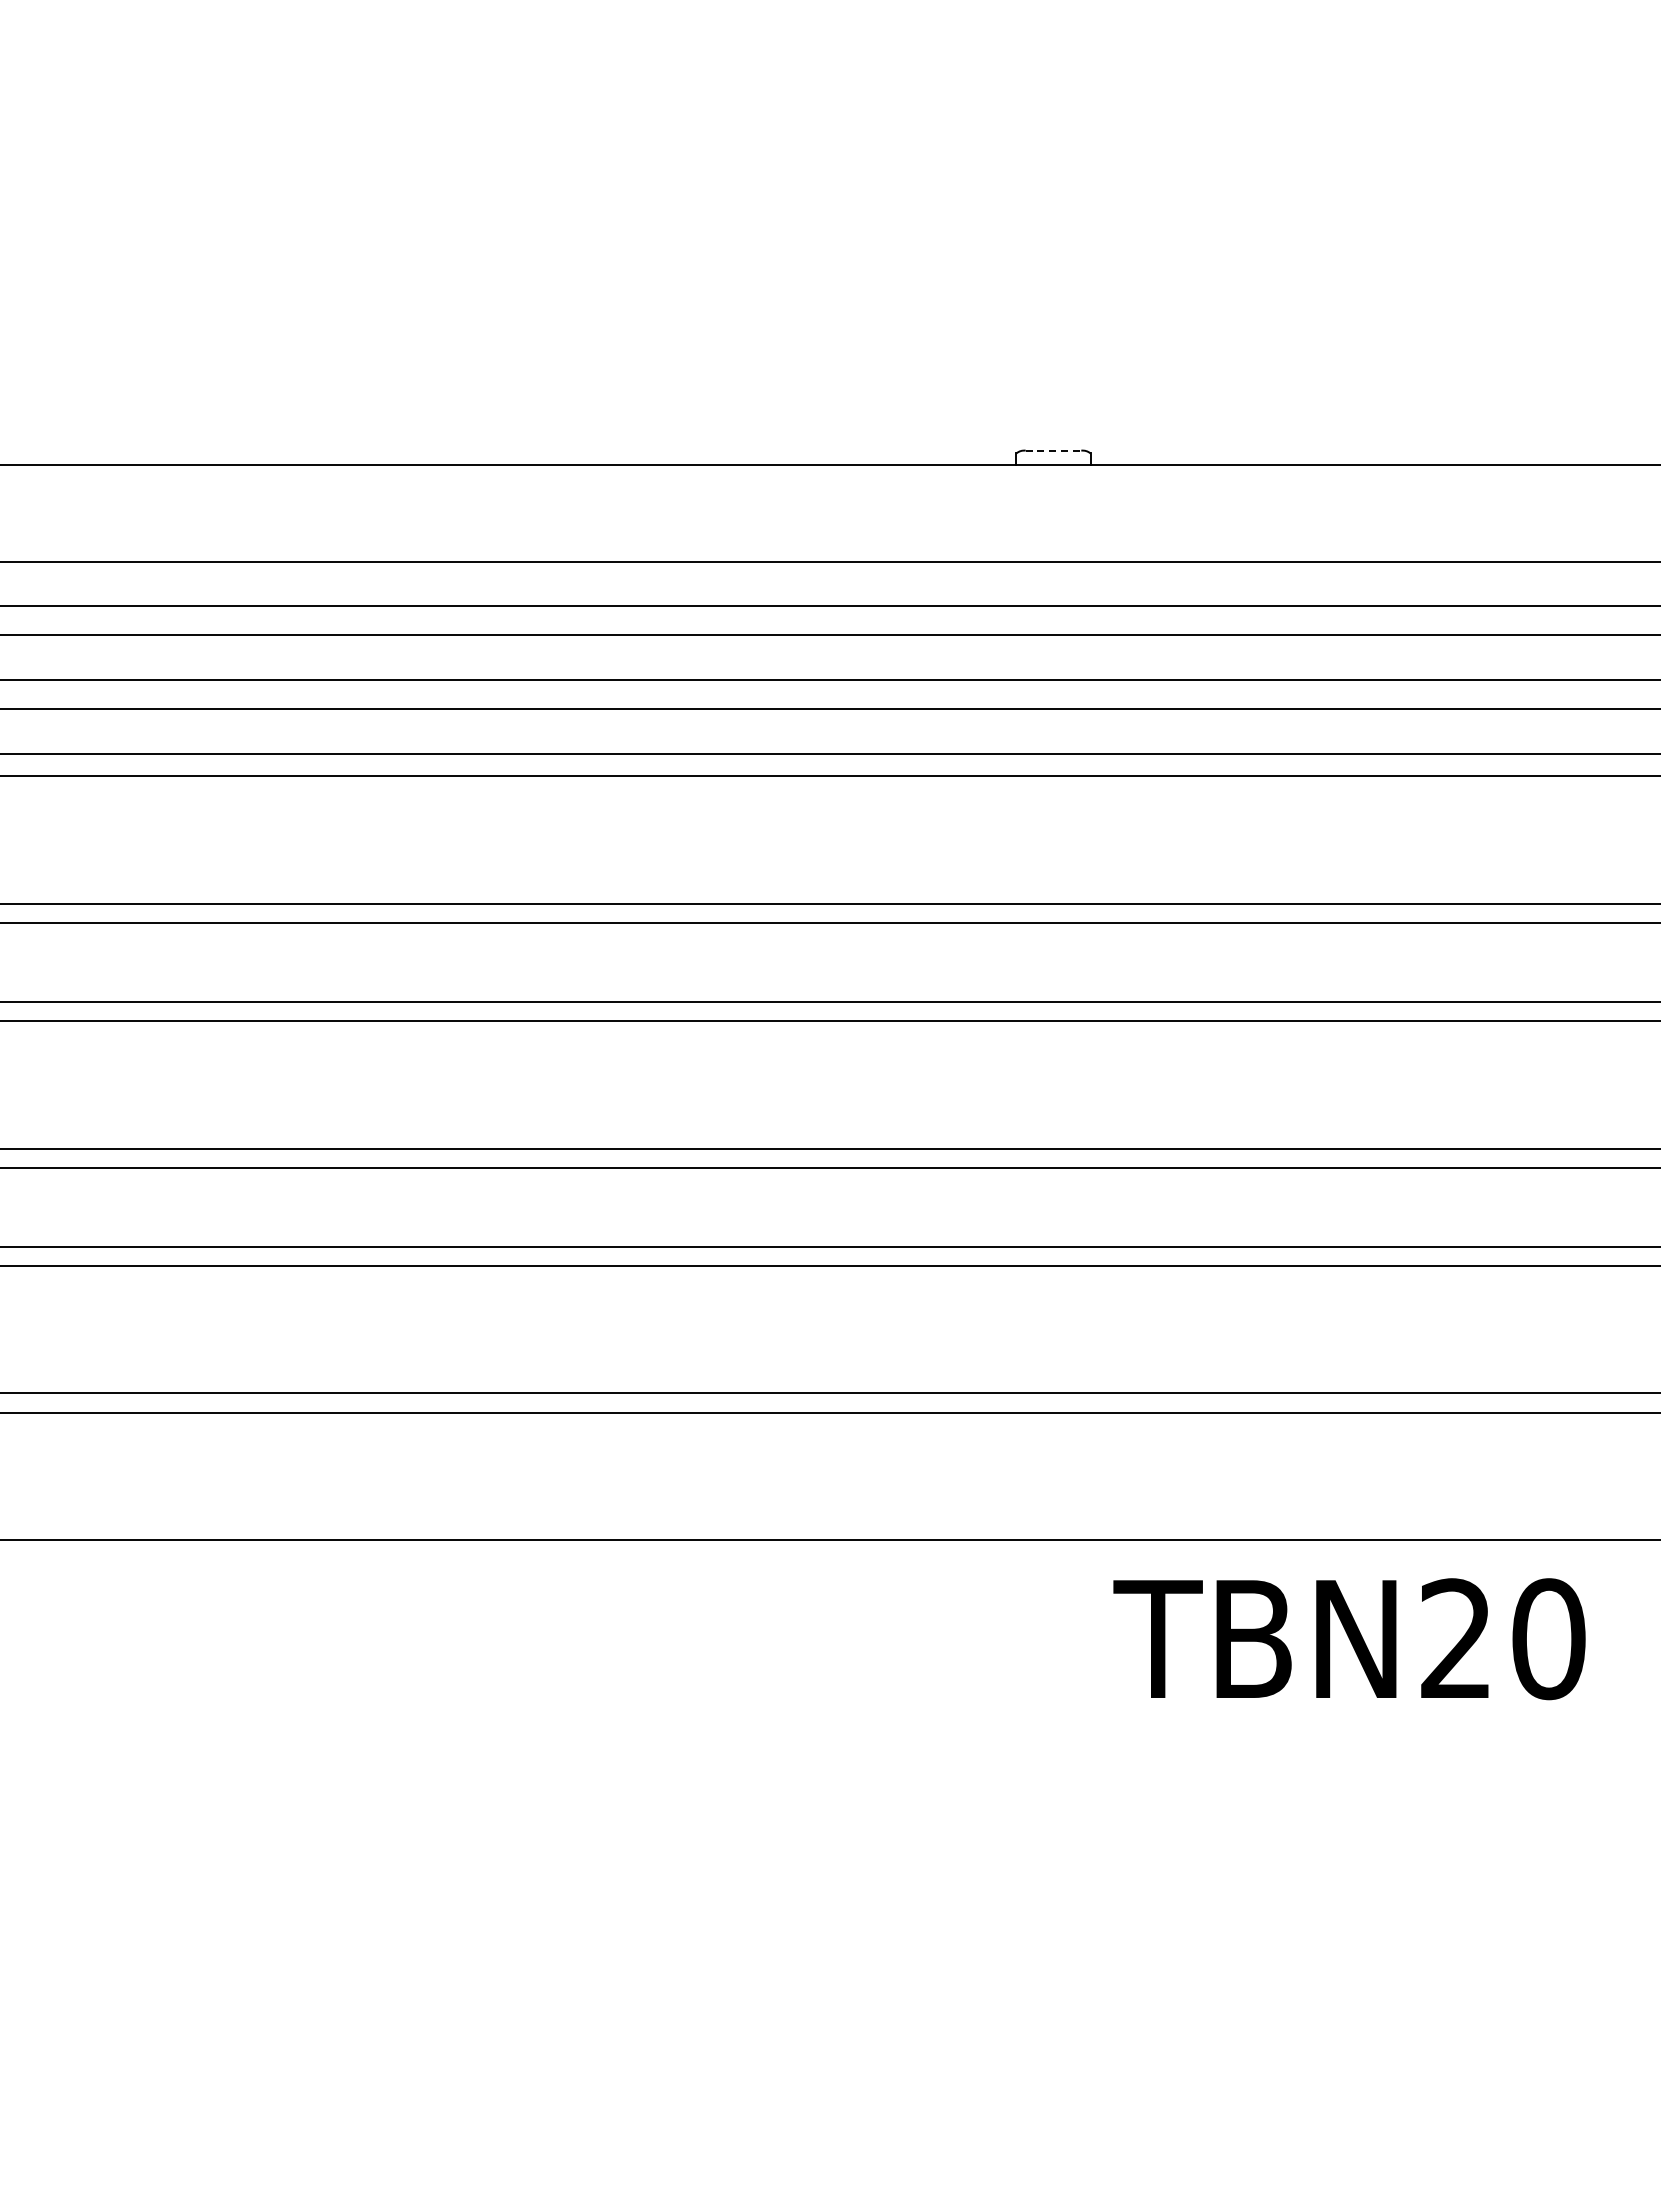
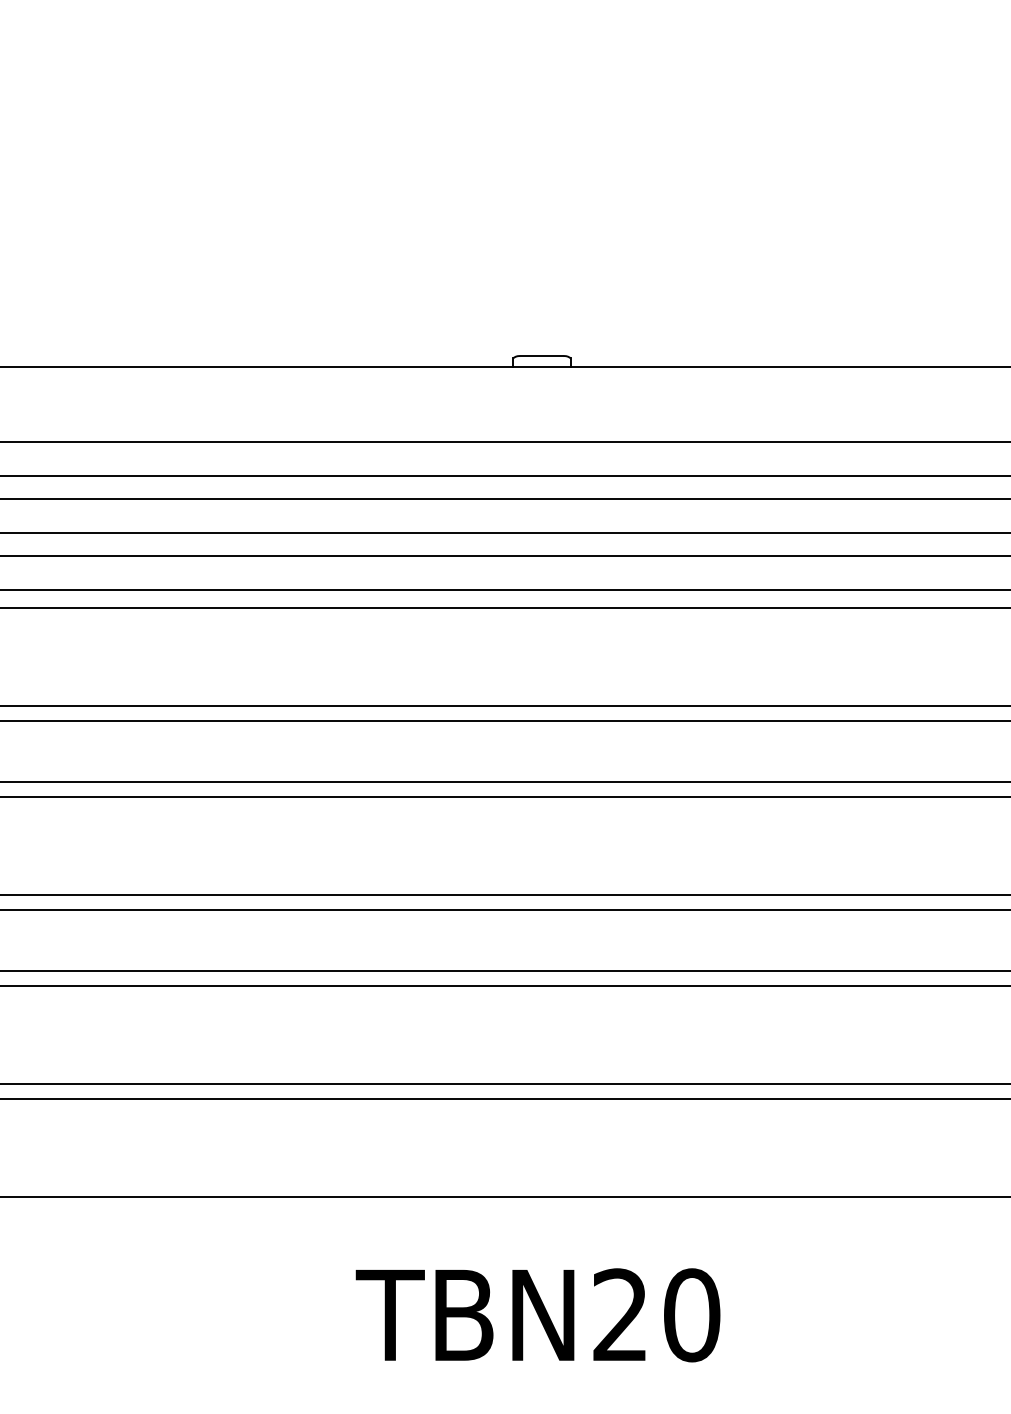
line: (1053, 450) -> (541, 355), dashed -> solid
text: (1349, 1639) -> (538, 1315), moved

